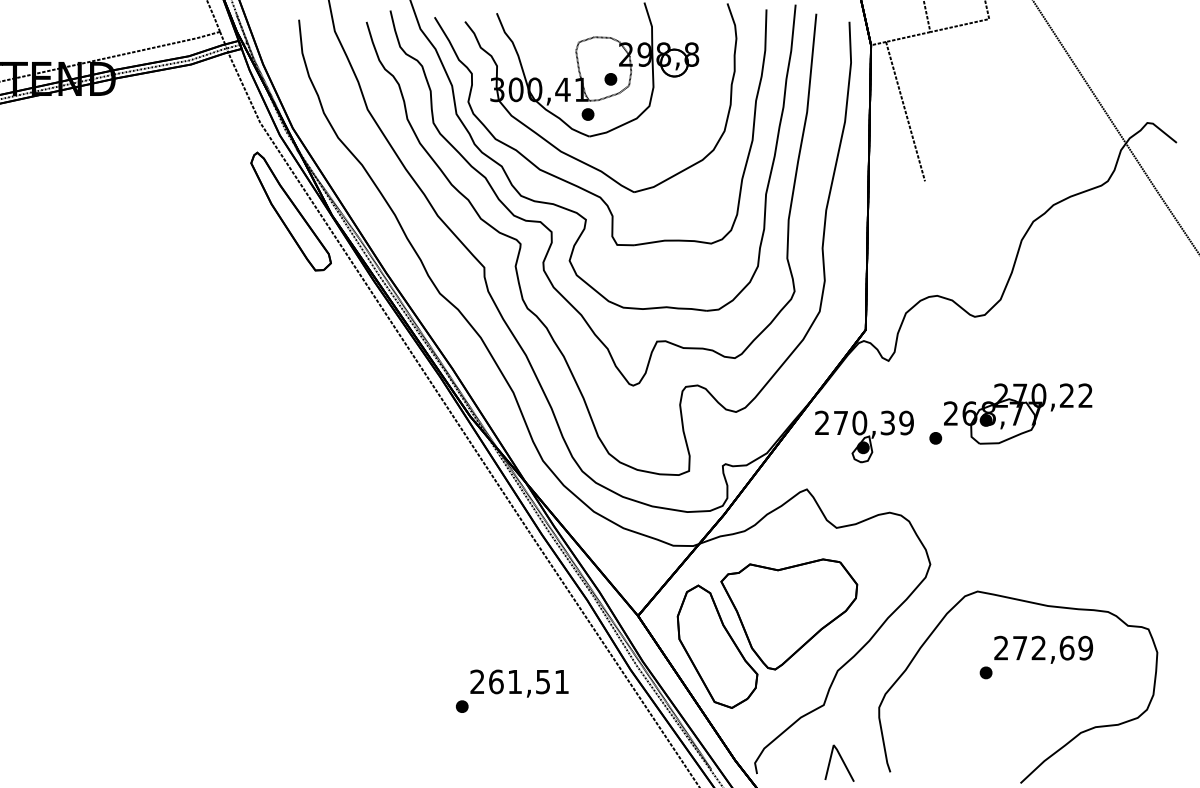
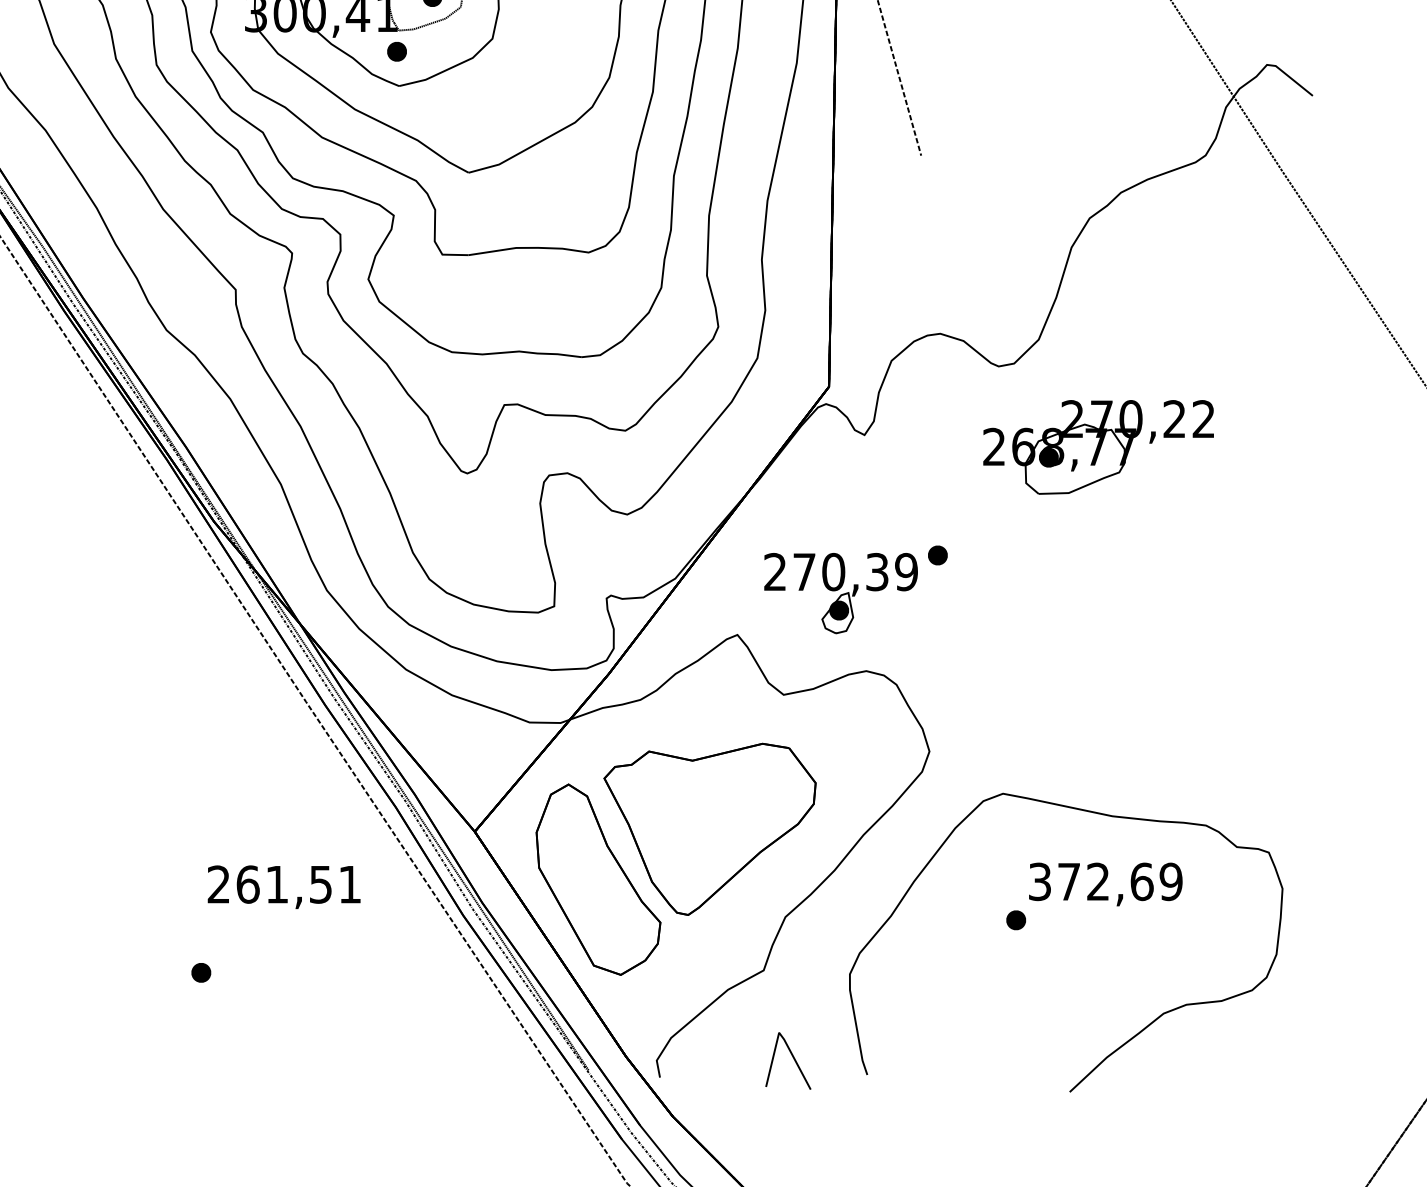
part: (1018, 413) -> (1099, 446), moved
part: (864, 436) -> (841, 593), moved
text: (1001, 648) -> (1040, 882), 272,69 -> 372,69
text: (519, 683) -> (284, 887), moved

